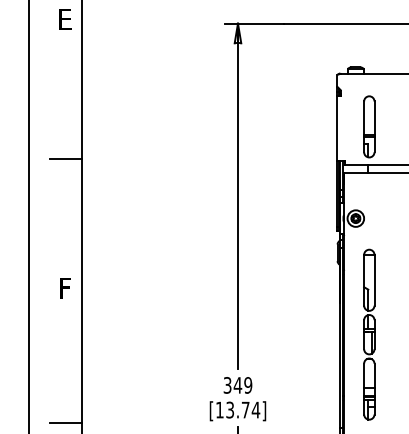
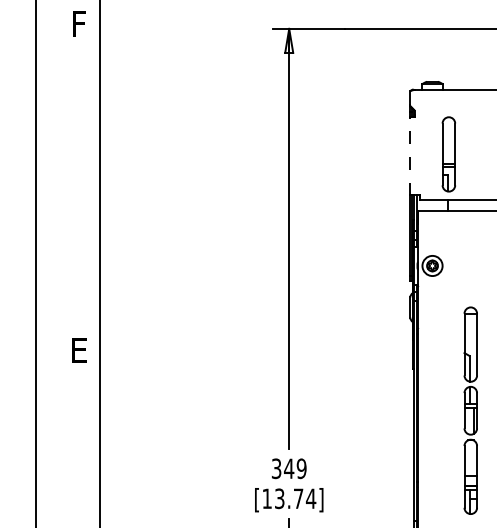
text: (65, 19) -> (79, 23), E -> F
line: (337, 127) -> (410, 155), solid -> dashed
line: (65, 159) -> (79, 194), removed
text: (65, 288) -> (79, 350), F -> E
part: (369, 334) -> (471, 410), moved
line: (65, 422) -> (79, 513), removed

